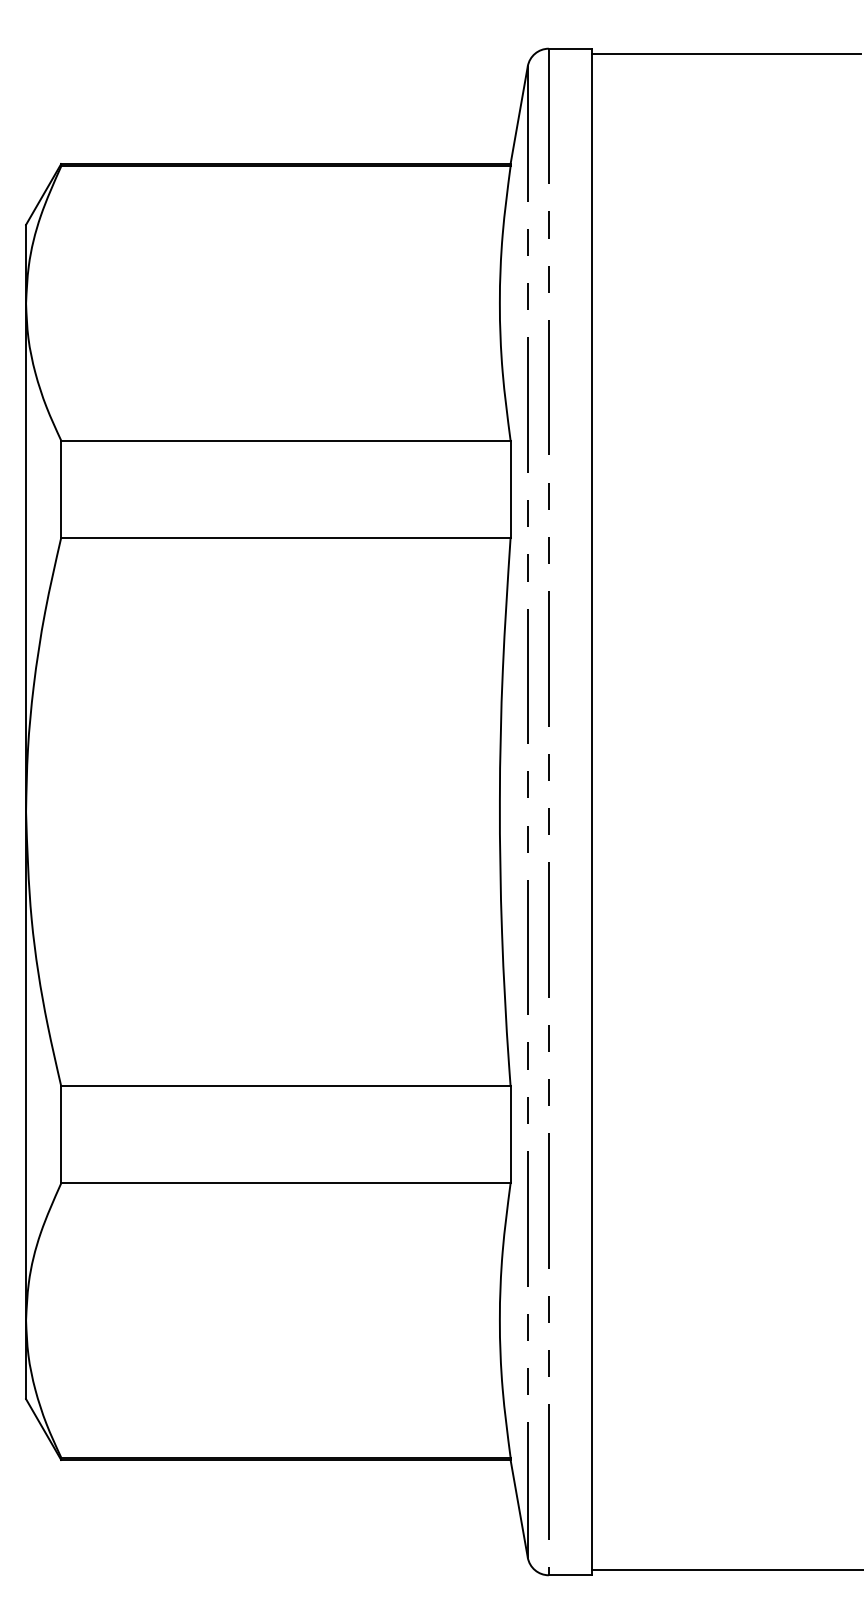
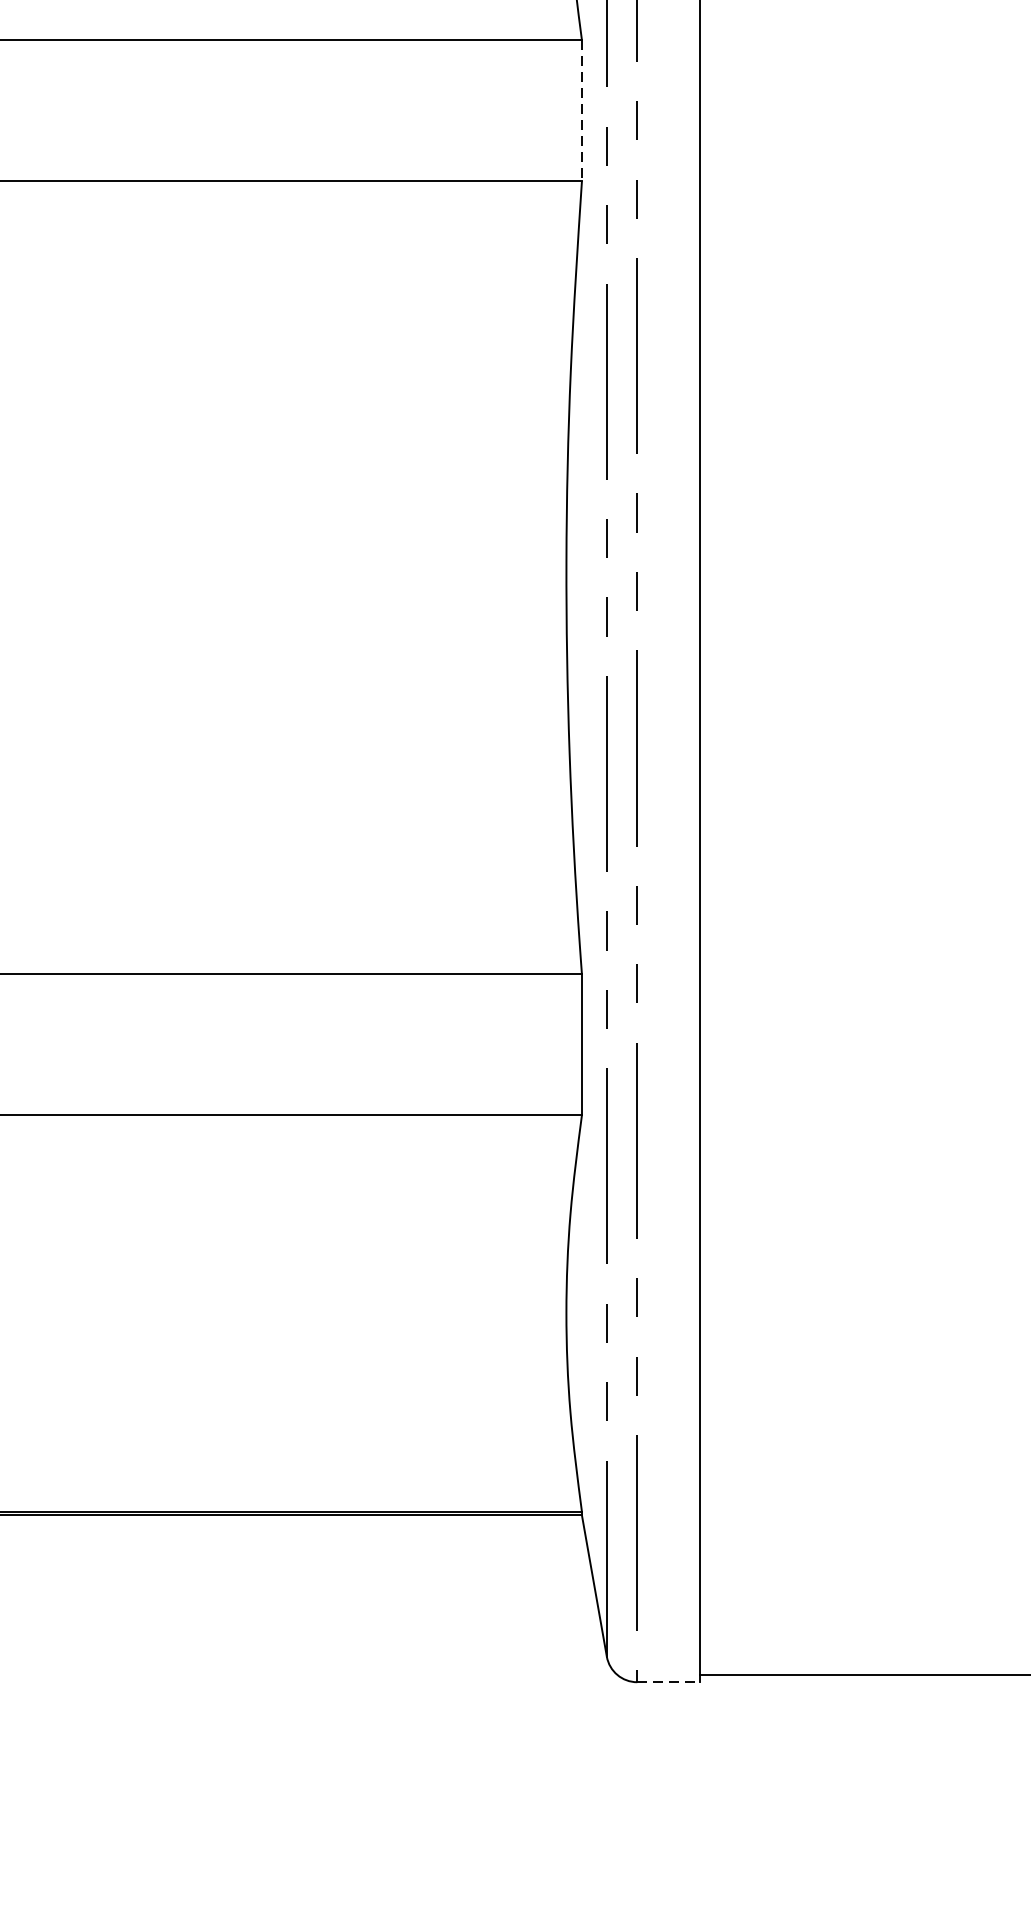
line: (510, 489) -> (581, 111), solid -> dashed
line: (570, 1575) -> (668, 1682), solid -> dashed

